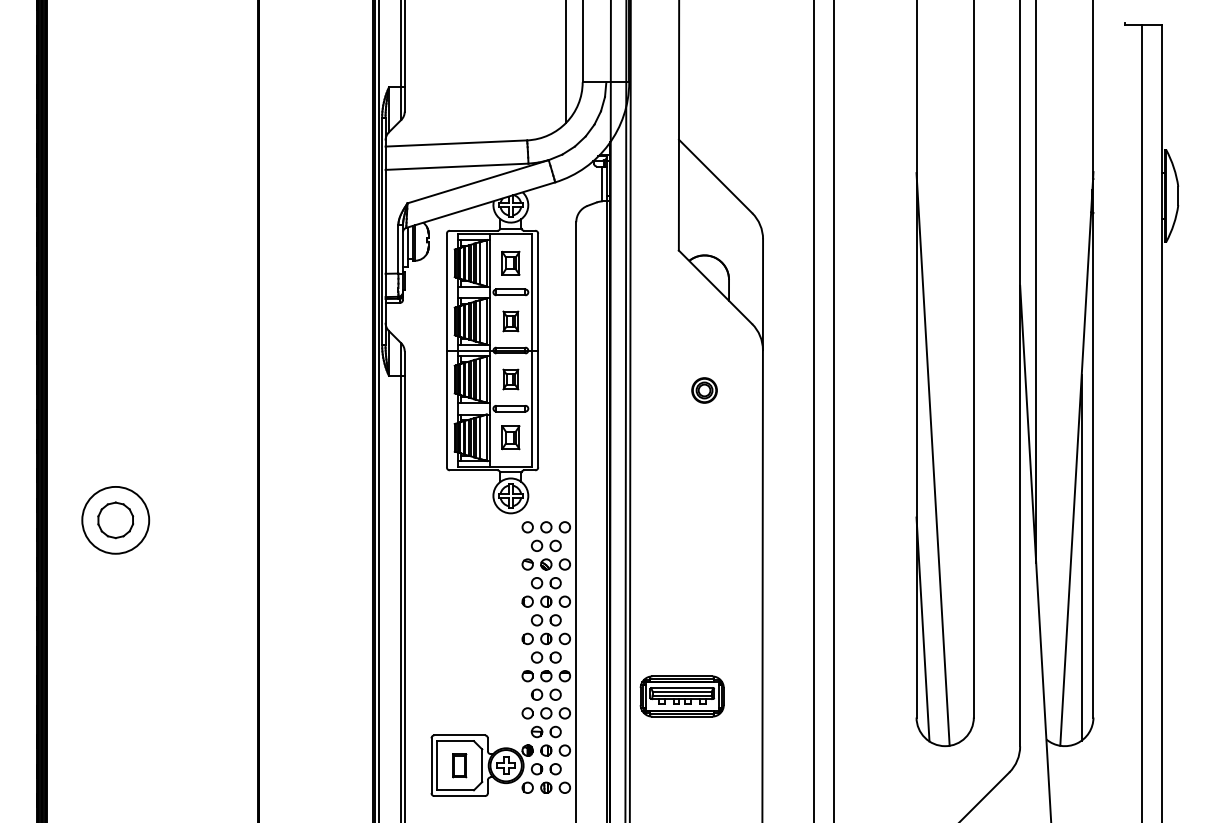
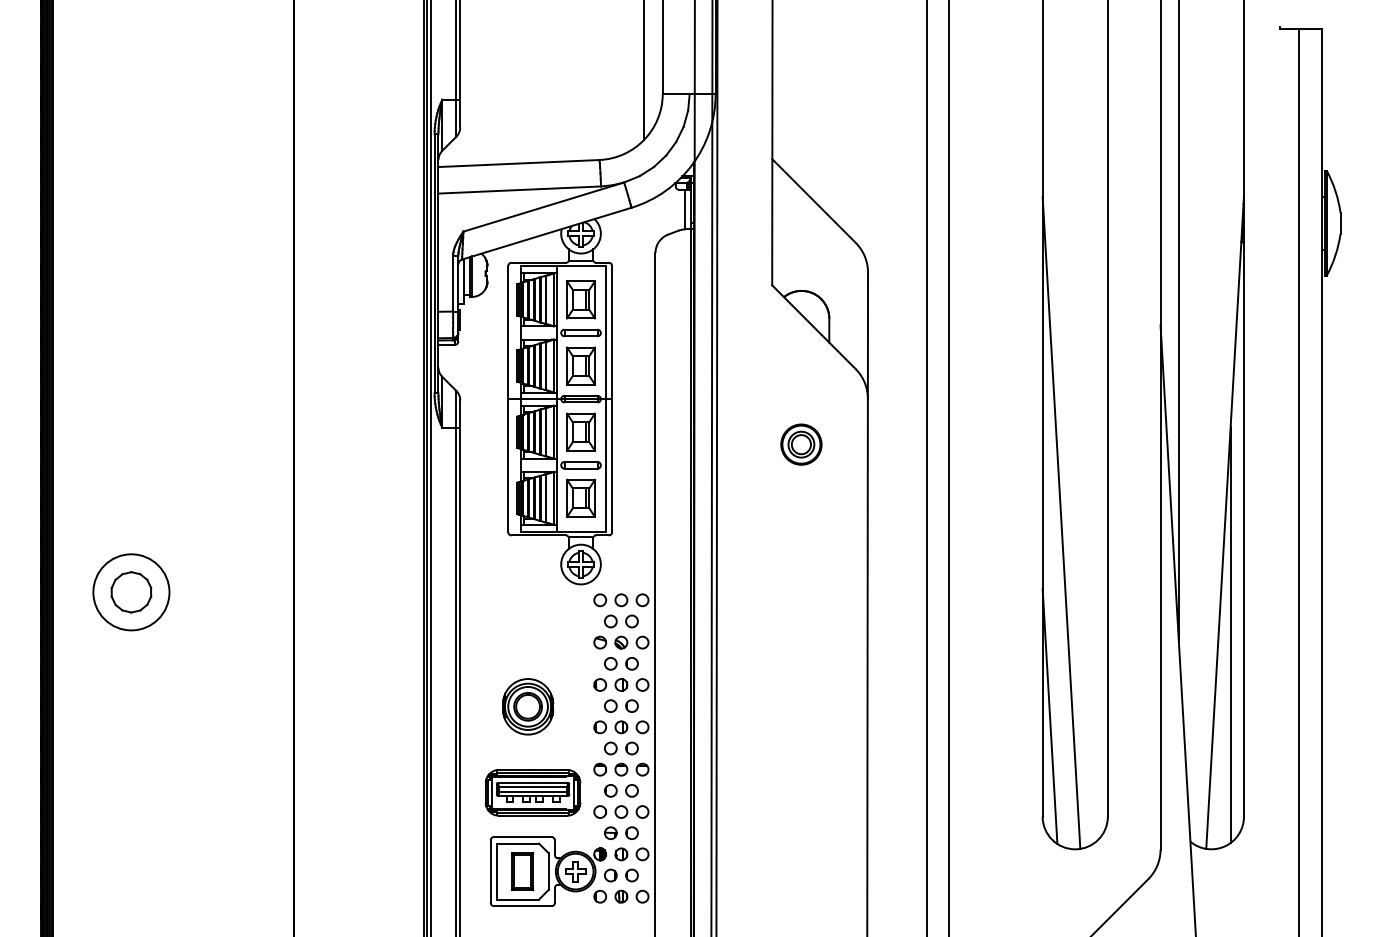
part: (510, 262) -> (580, 299), size x1.43
part: (510, 320) -> (580, 365), size x1.67
part: (510, 378) -> (580, 431), size x1.67
part: (704, 390) -> (801, 444), size x1.43
part: (510, 436) -> (580, 497), size x1.43
part: (464, 620) -> (528, 706), added
part: (681, 696) -> (532, 792), moved
part: (459, 765) -> (522, 871), size x1.43

